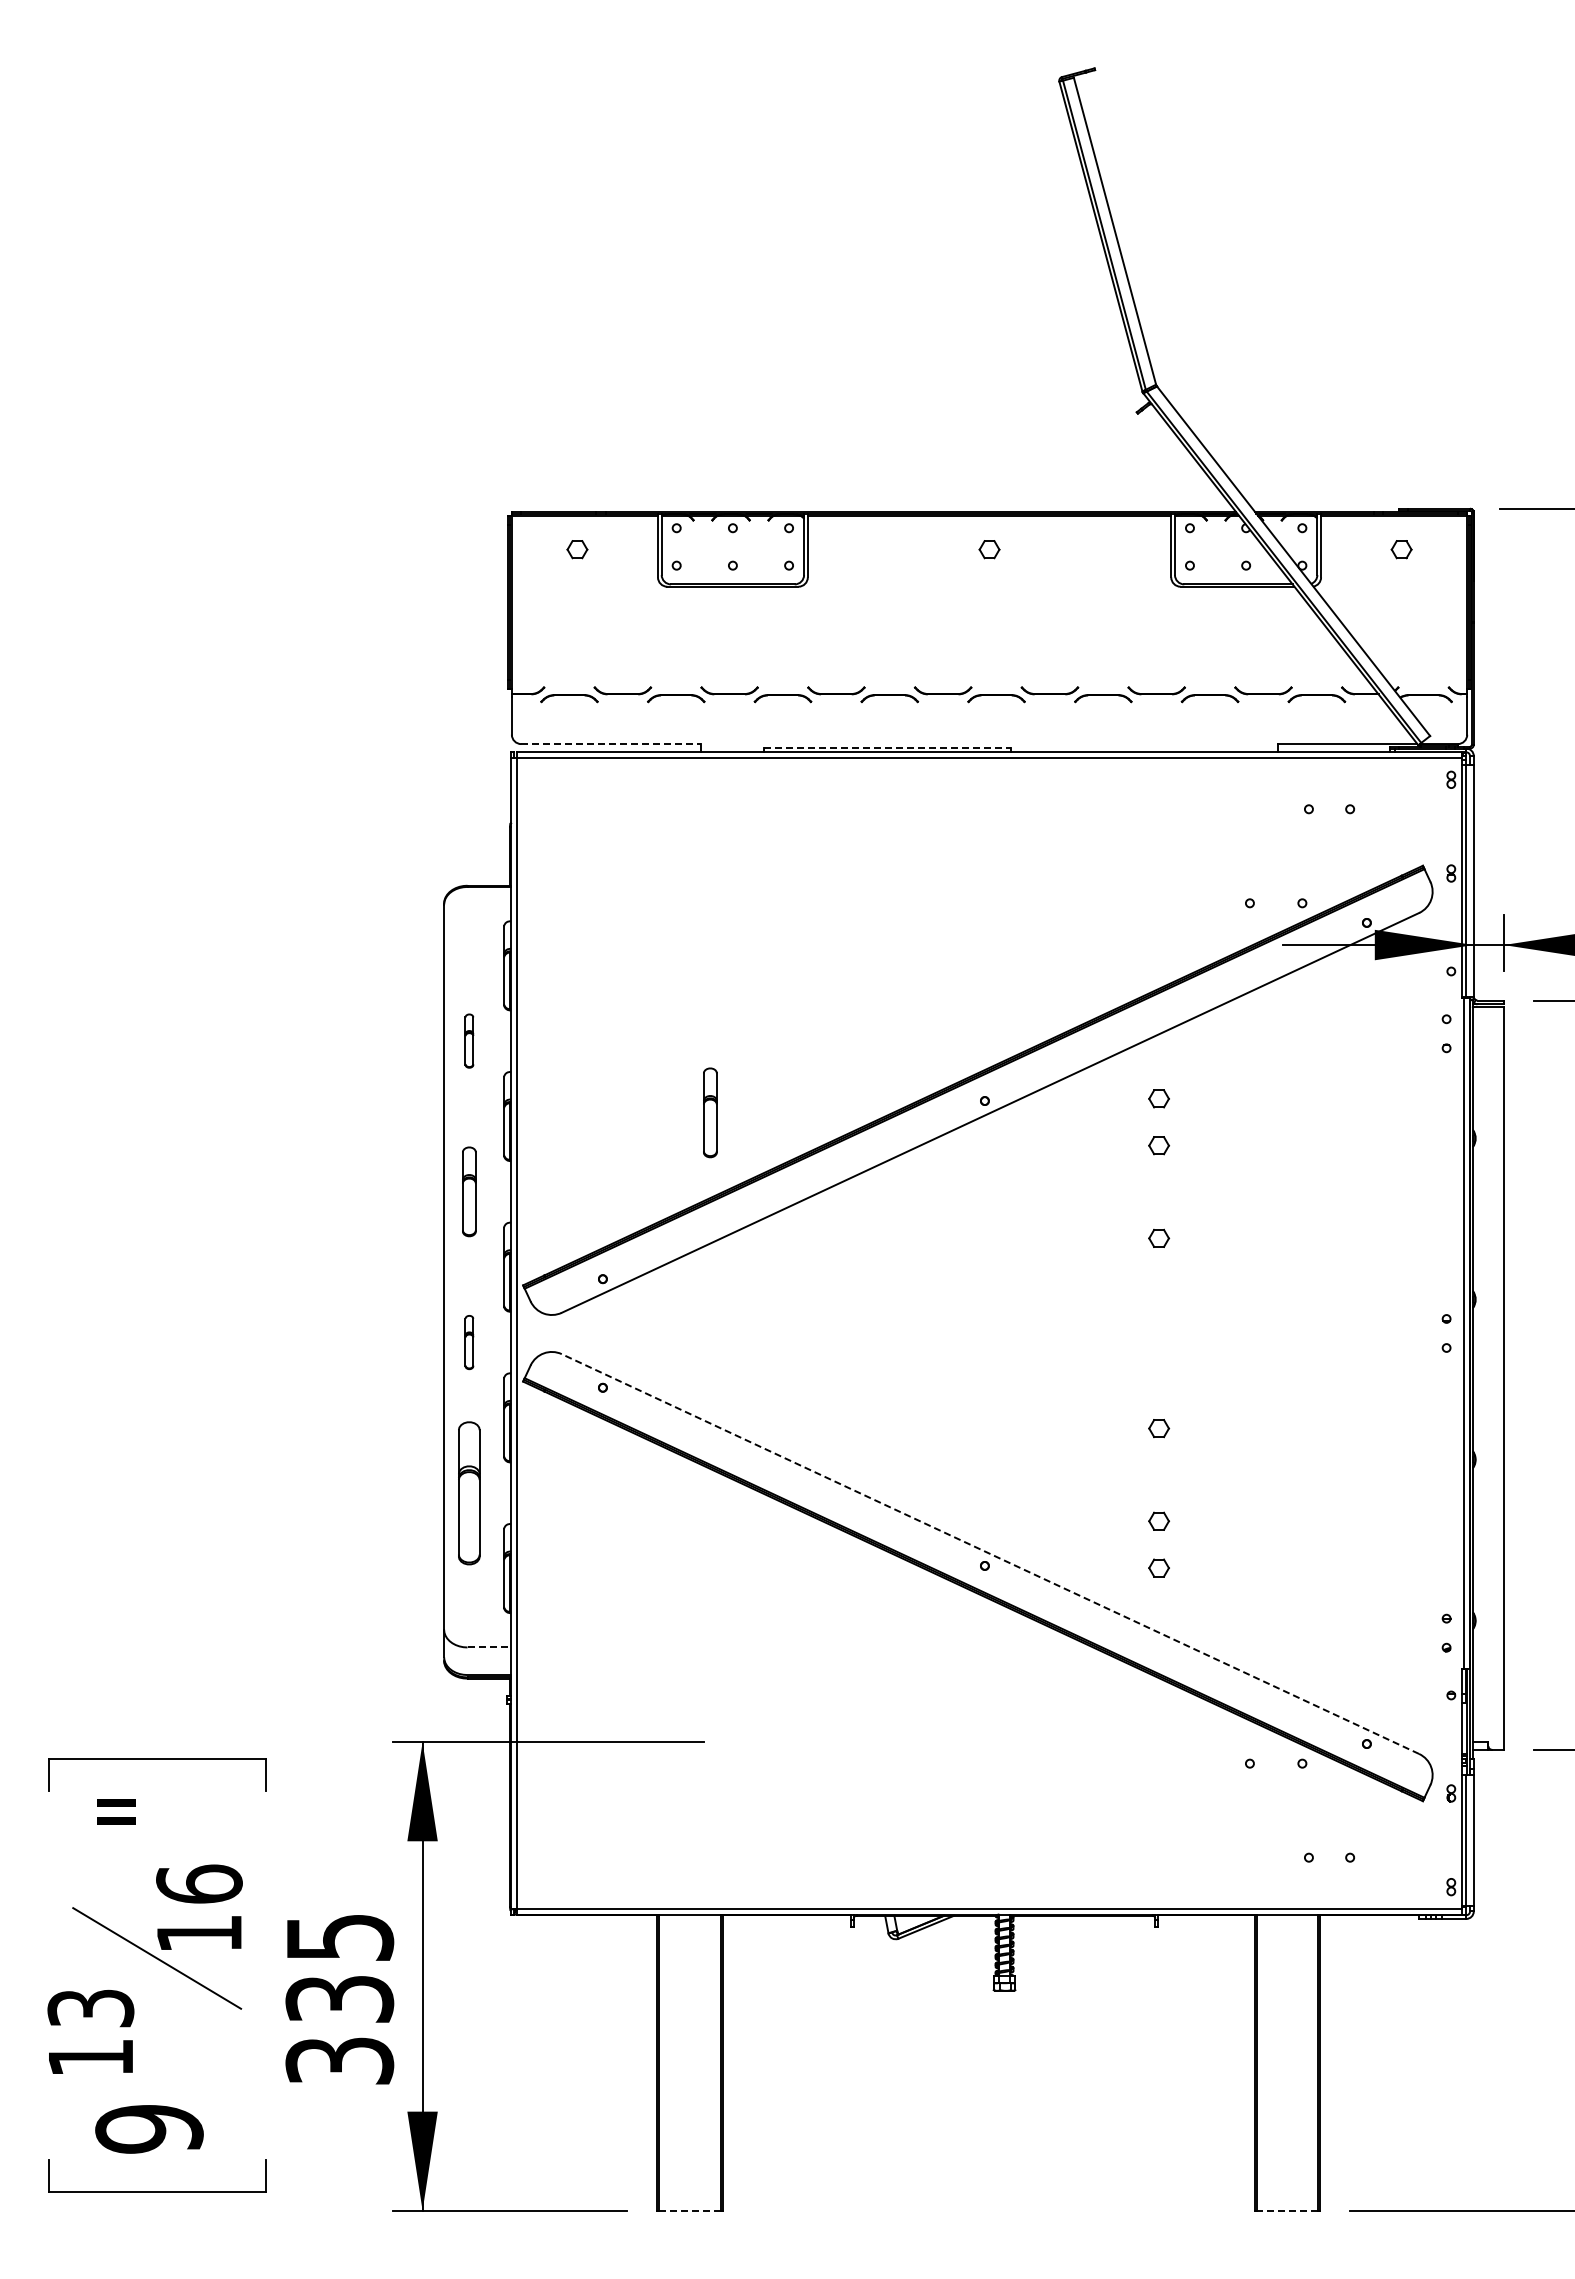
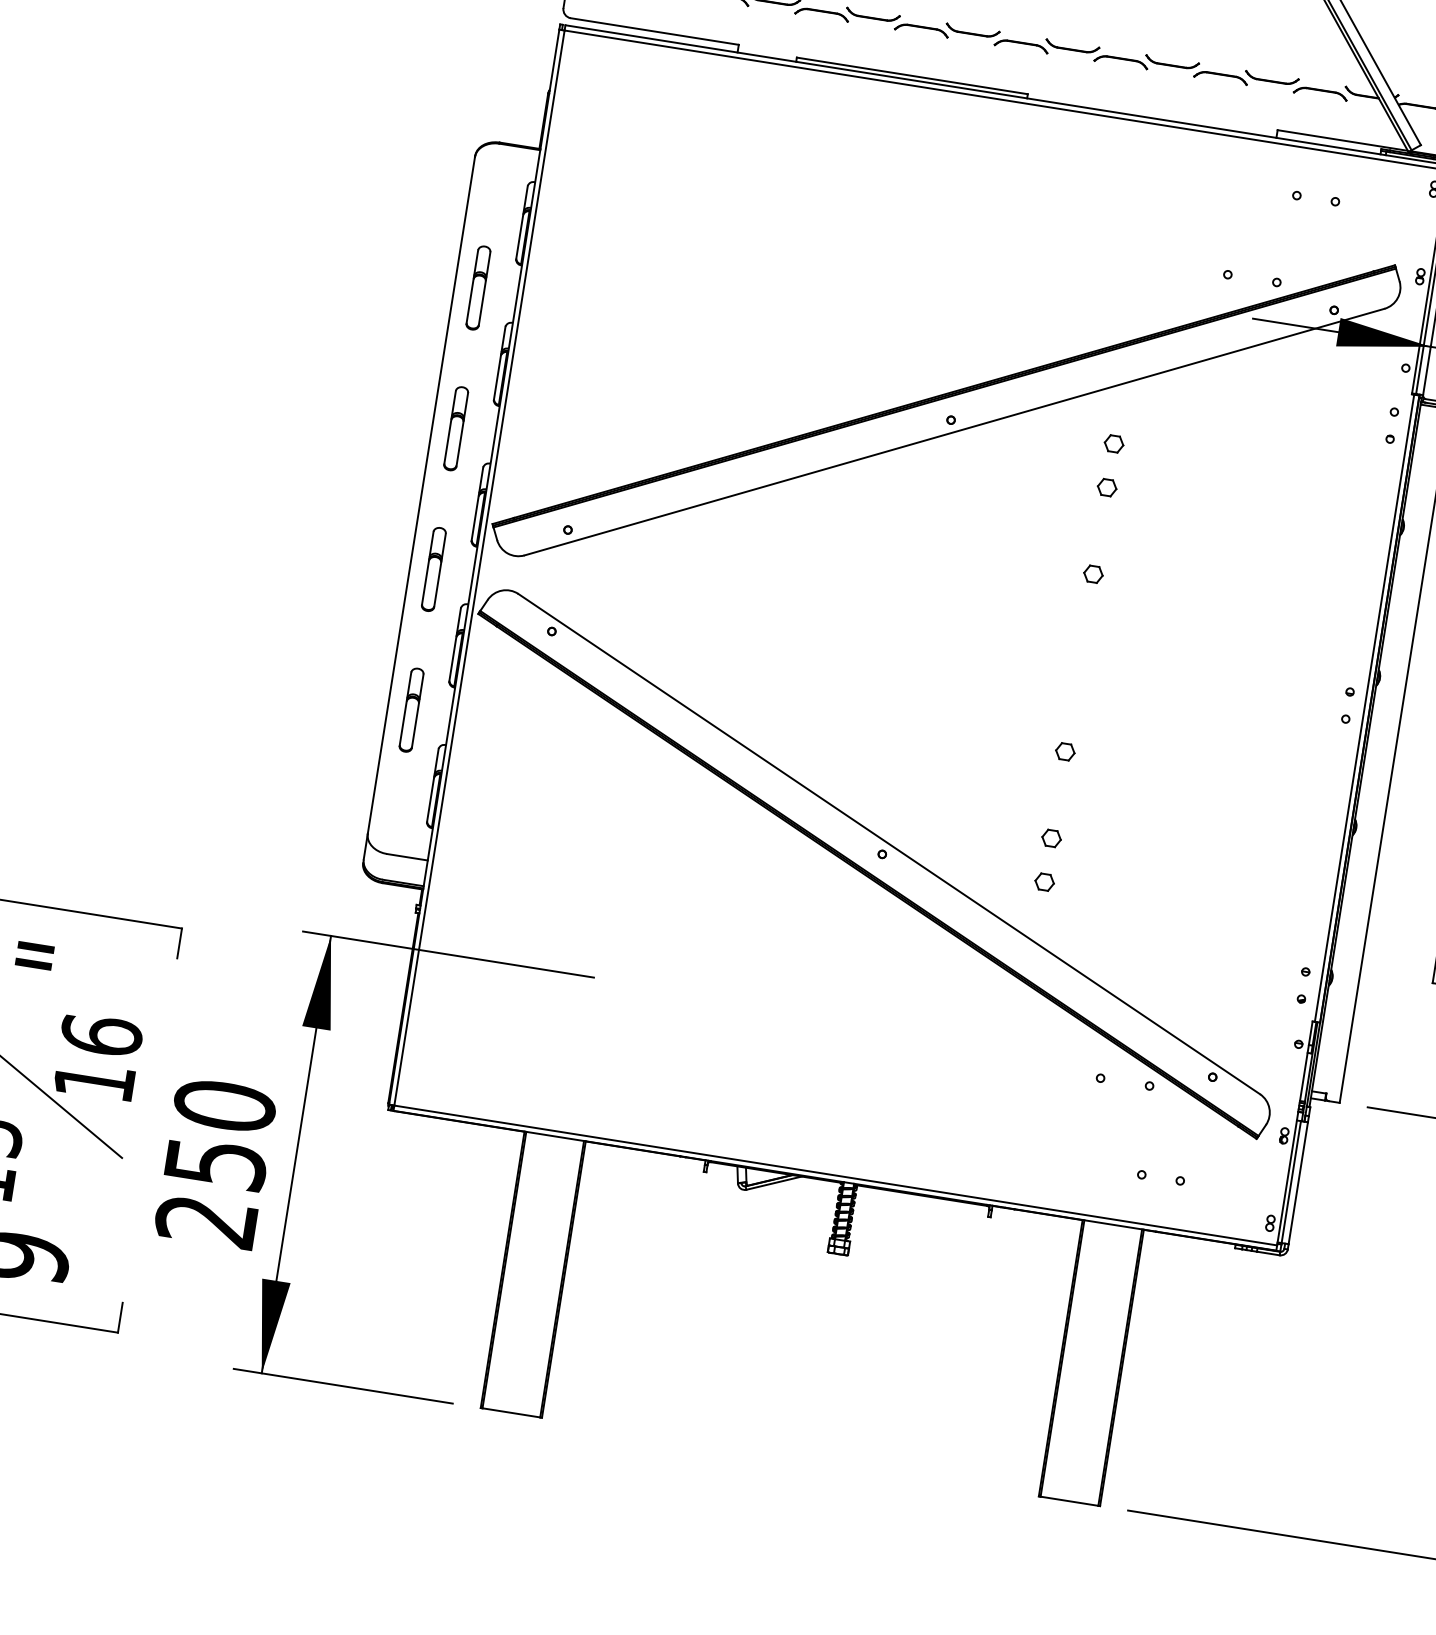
line: (611, 744) -> (655, 31), dashed -> solid
line: (887, 747) -> (912, 75), dashed -> solid
part: (469, 1040) -> (478, 287), size x1.67
part: (710, 1112) -> (693, 390), removed
part: (469, 1342) -> (434, 569), size x1.67
part: (469, 1492) -> (411, 709), size x0.62
line: (990, 1554) -> (889, 844), dashed -> solid
line: (489, 1647) -> (407, 857), dashed -> solid
text: (339, 1998) -> (215, 1162), 335 -> 250
line: (689, 2210) -> (511, 1412), dashed -> solid
line: (1287, 2210) -> (1069, 1501), dashed -> solid

